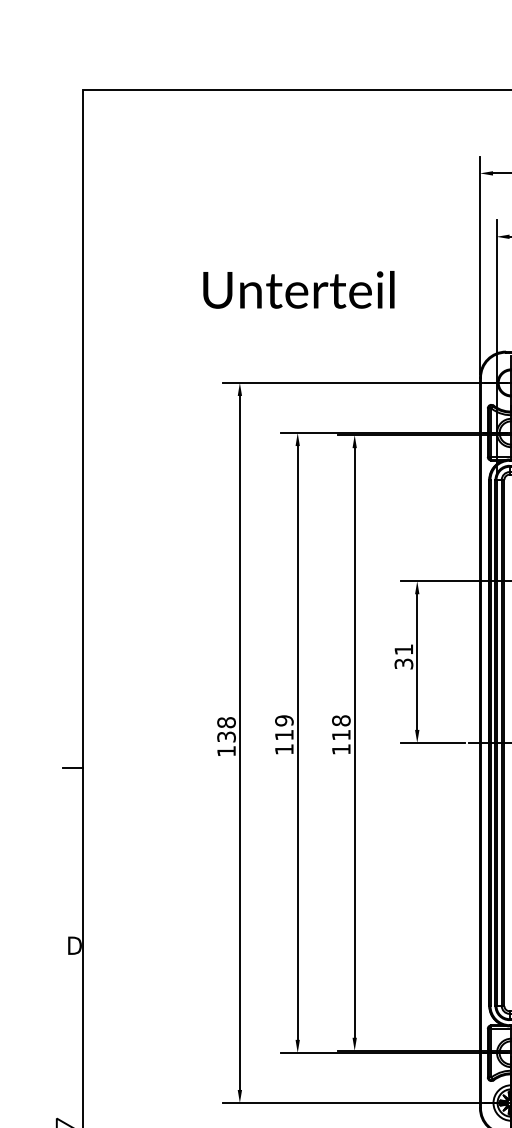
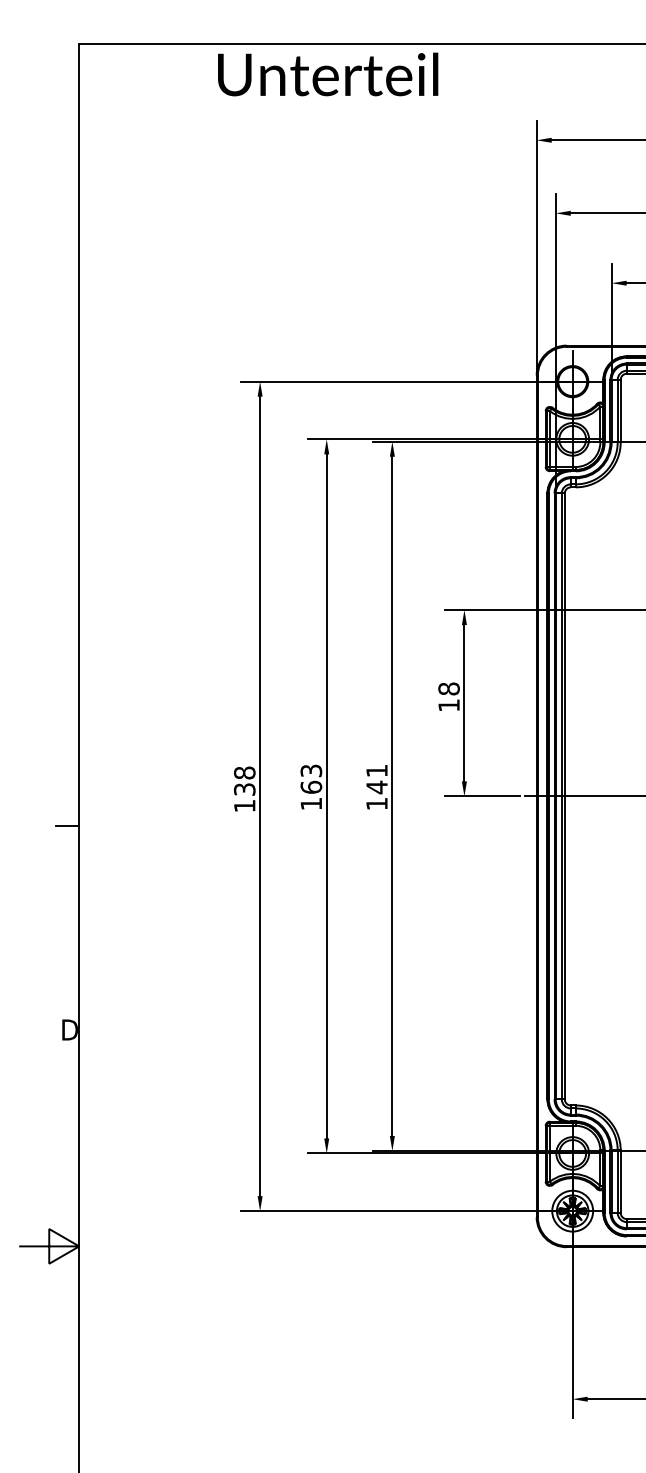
text: (299, 289) -> (328, 74), moved
text: (403, 656) -> (448, 696), 31 -> 18
text: (284, 727) -> (311, 778), 119 -> 163
text: (340, 728) -> (376, 779), 118 -> 141

